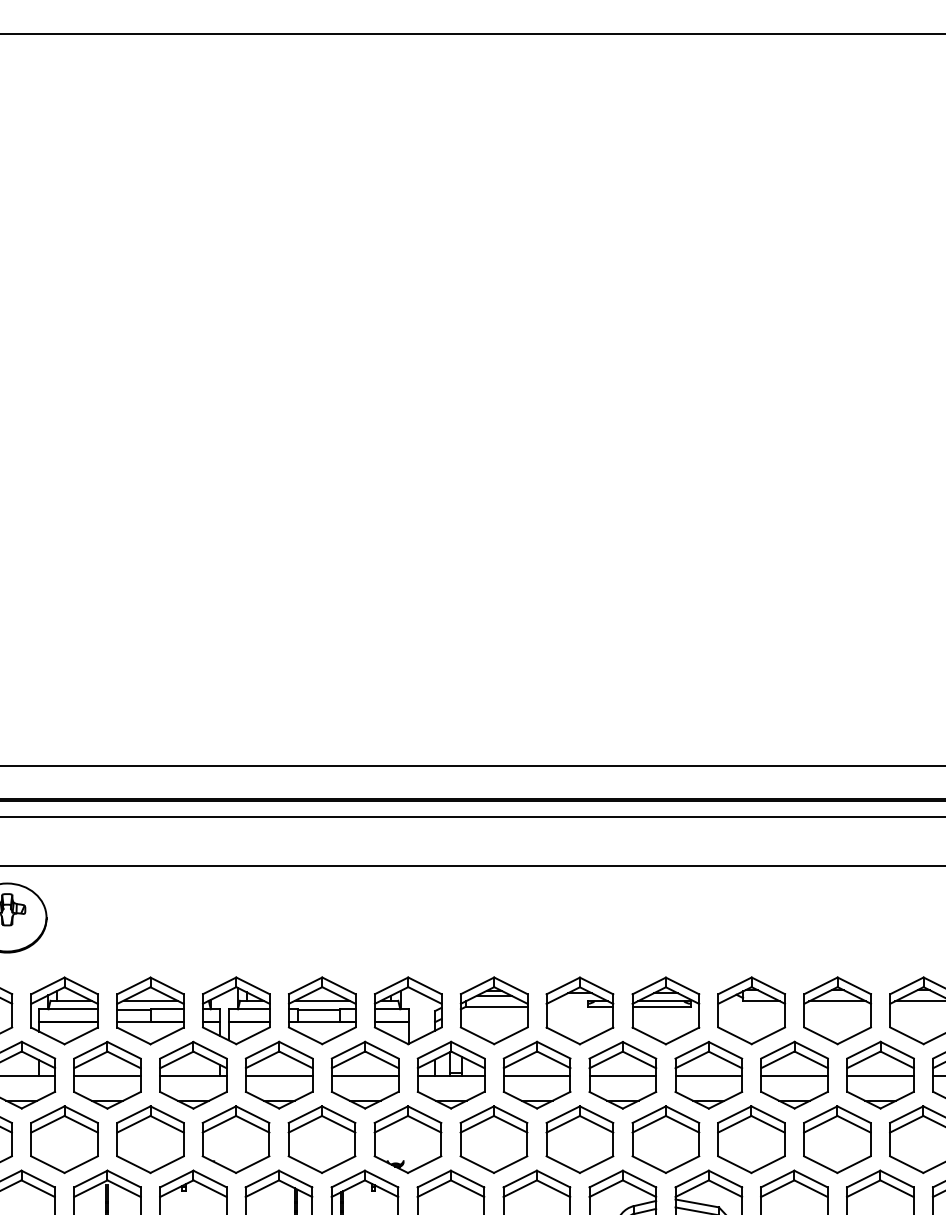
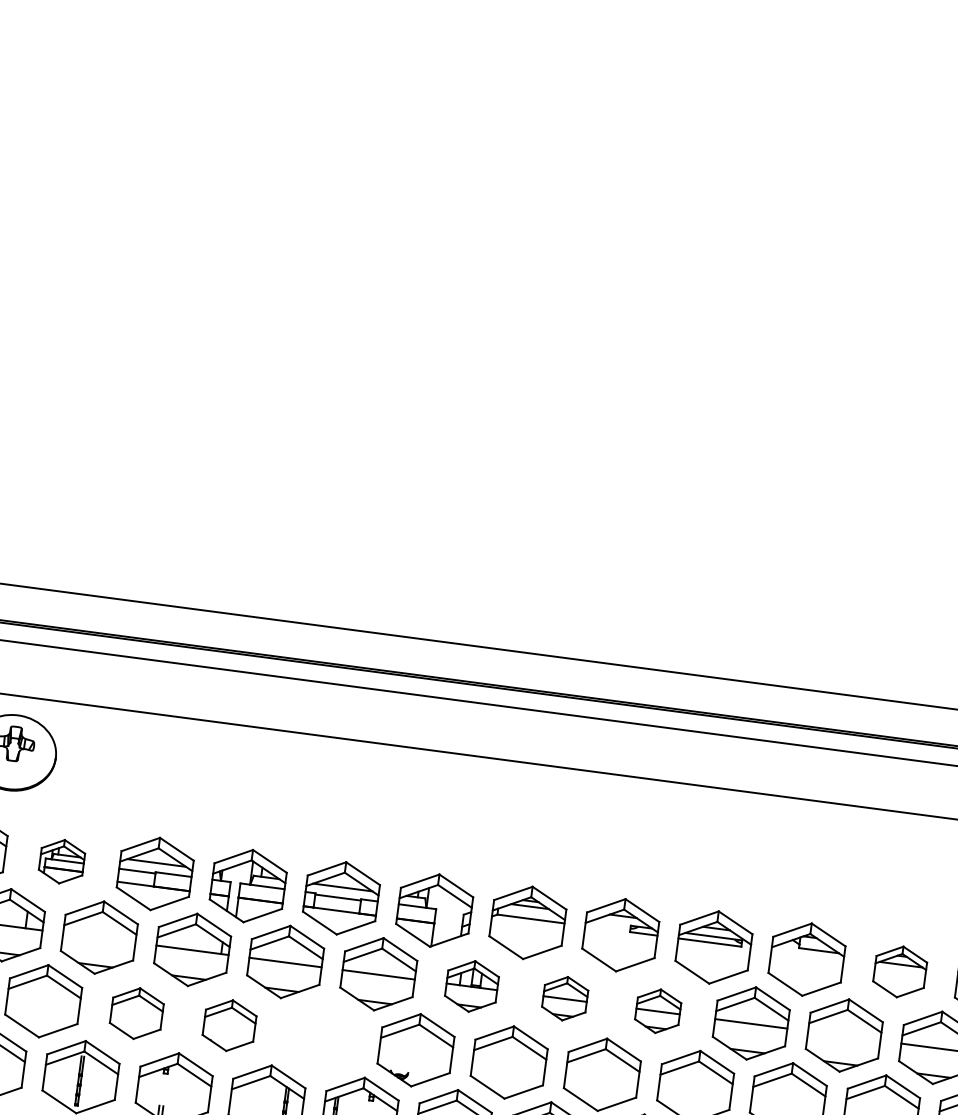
part: (64, 1010) -> (62, 861), size x0.6
part: (837, 1010) -> (900, 971), size x0.7
part: (450, 1074) -> (471, 985), size x0.7
part: (536, 1074) -> (564, 997), size x0.6
line: (107, 1075) -> (99, 937), removed
part: (622, 1075) -> (657, 1011), size x0.6
line: (794, 1075) -> (844, 1035), removed
part: (150, 1139) -> (136, 1013), size x0.7
part: (235, 1139) -> (229, 1025), size x0.7
part: (321, 1139) -> (322, 1037), removed

